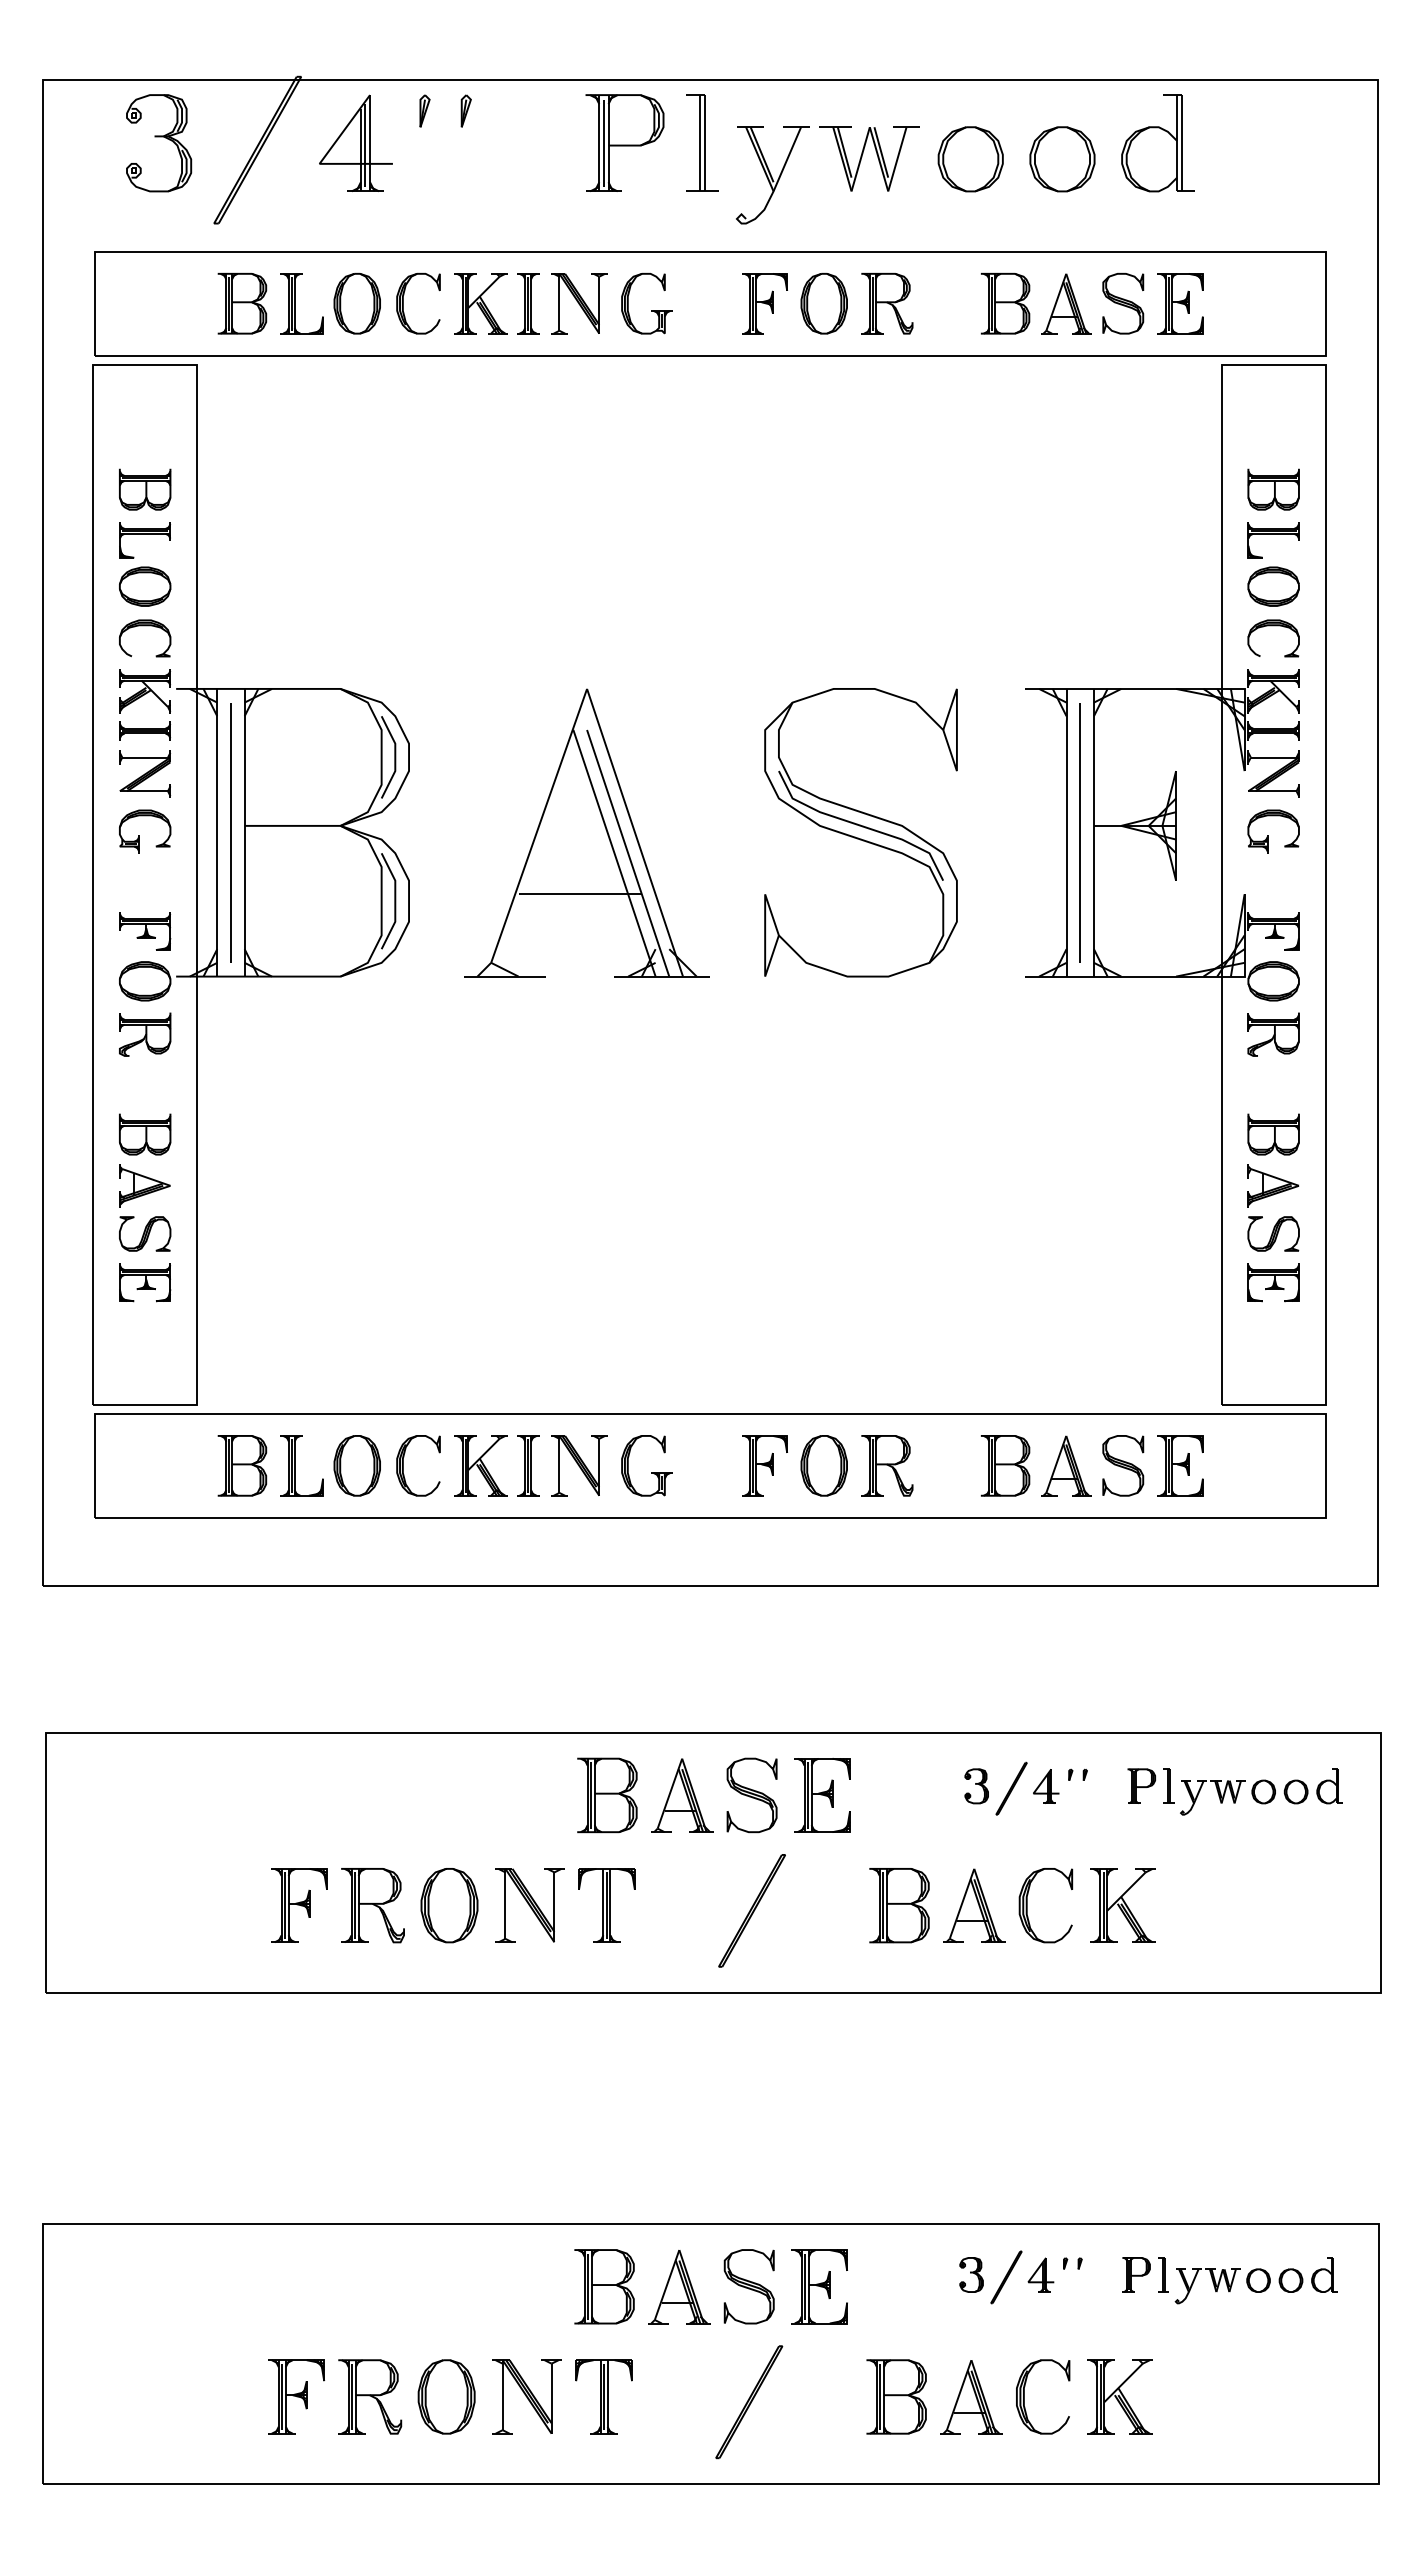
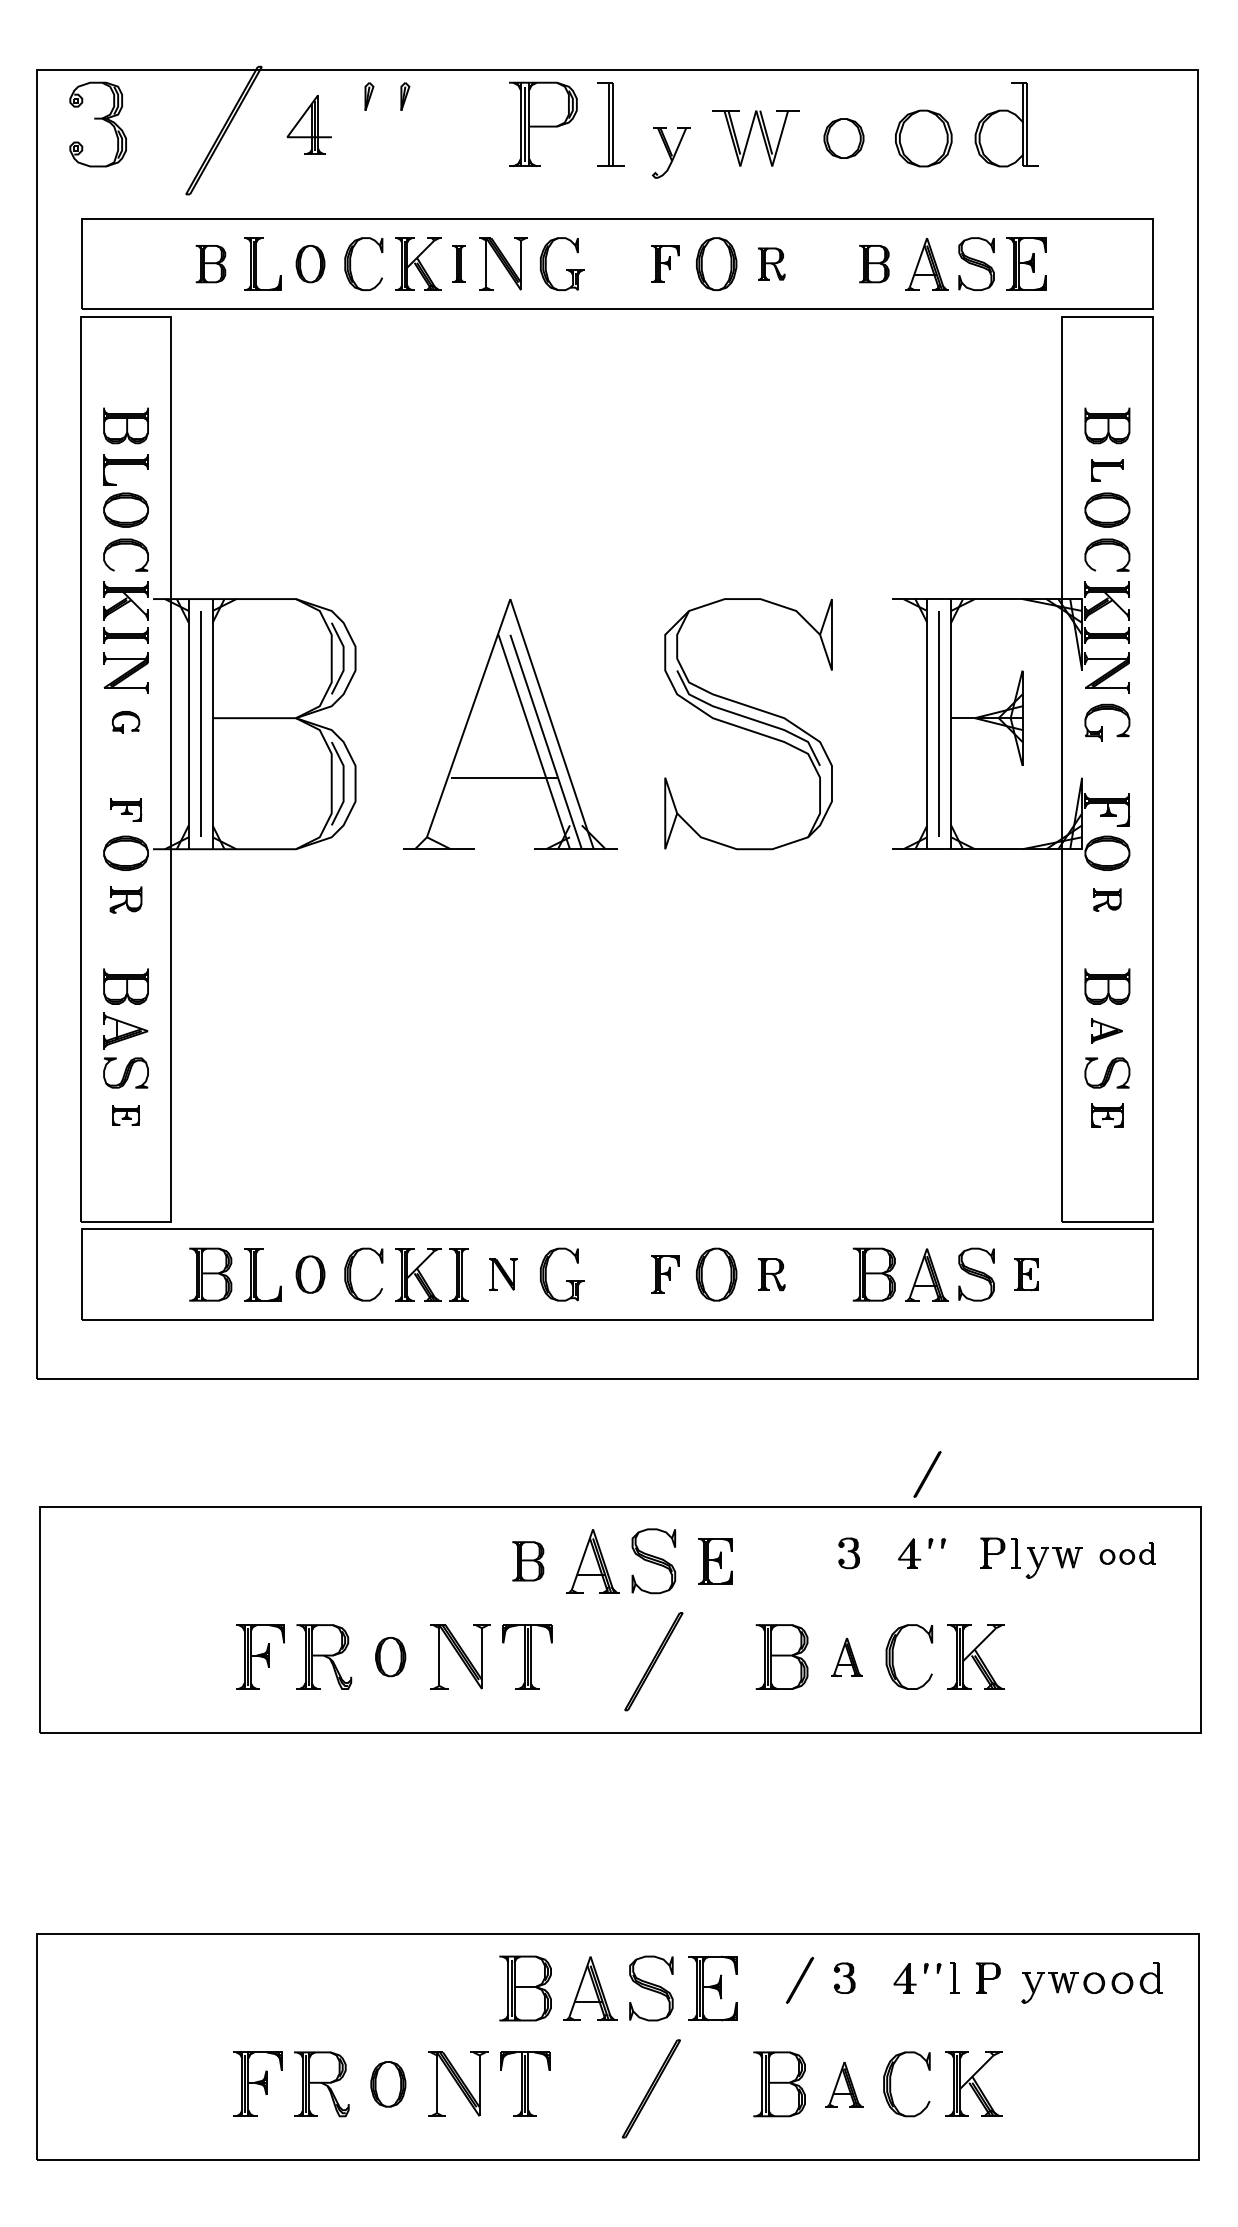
part: (158, 143) -> (97, 124), moved
part: (356, 143) -> (309, 124), size x0.7
part: (970, 159) -> (843, 138), size x0.7
part: (772, 175) -> (671, 152), size x0.6
part: (242, 303) -> (210, 263), size x0.7
part: (357, 303) -> (310, 263), size x0.7
part: (527, 303) -> (458, 263), size x0.7
part: (765, 303) -> (665, 263), size x0.7
part: (887, 303) -> (771, 263), size x0.6
part: (1004, 303) -> (873, 263), size x0.7
part: (1272, 539) -> (1106, 469), size x0.7
part: (144, 830) -> (125, 722), size x0.6
part: (144, 930) -> (125, 809), size x0.7
part: (144, 1034) -> (125, 899), size x0.7
part: (1273, 1034) -> (1107, 899), size x0.6
part: (1272, 1185) -> (1106, 1030), size x0.7
part: (144, 1282) -> (125, 1115), size x0.6
part: (1273, 1282) -> (1107, 1115), size x0.7
part: (357, 1465) -> (310, 1274), size x0.7
part: (579, 1465) -> (503, 1274), size x0.6
part: (765, 1465) -> (665, 1274), size x0.7
part: (887, 1465) -> (771, 1274), size x0.6
part: (1180, 1465) -> (1026, 1274), size x0.6
part: (1296, 1786) -> (1127, 1553), size x0.7
line: (1011, 1788) -> (927, 1474), moved
part: (821, 1794) -> (714, 1560), size x0.7
part: (606, 1795) -> (527, 1561), size x0.6
part: (449, 1904) -> (390, 1656), size x0.6
part: (973, 1906) -> (846, 1657), size x0.6
part: (1163, 2274) -> (954, 1977), moved
line: (1006, 2277) -> (800, 1980), moved
part: (446, 2397) -> (388, 2084), size x0.7
part: (971, 2397) -> (844, 2084), size x0.7

